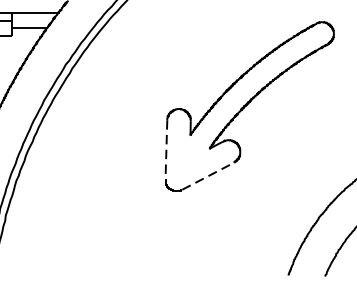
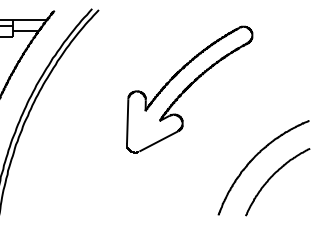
line: (166, 149) -> (127, 121), dashed -> solid
line: (207, 176) -> (158, 141), dashed -> solid

